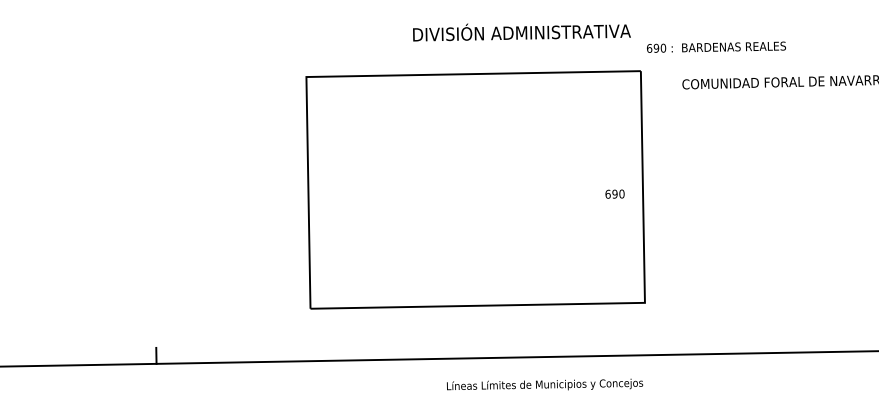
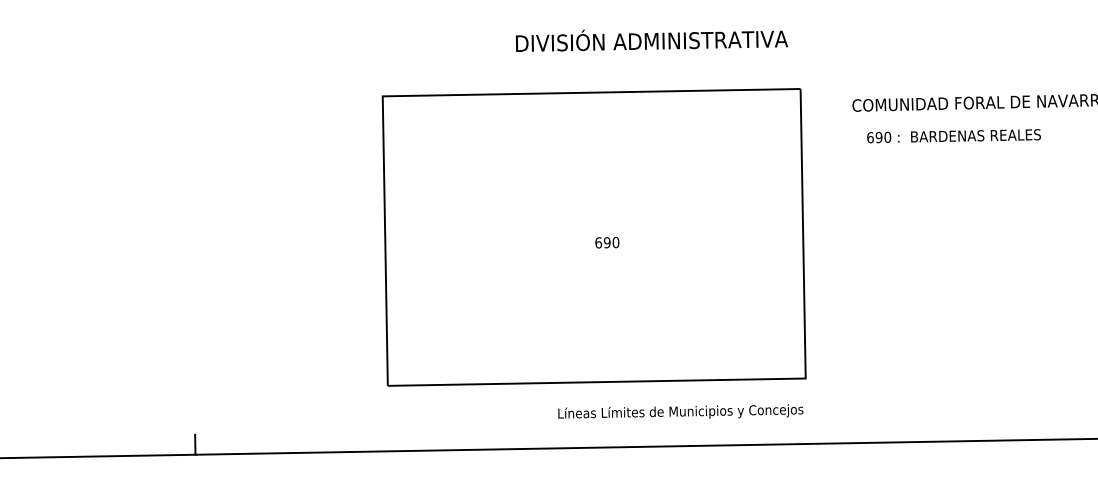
text: (716, 47) -> (953, 136), moved
text: (615, 193) -> (607, 242), moved
text: (544, 384) -> (680, 411), moved

